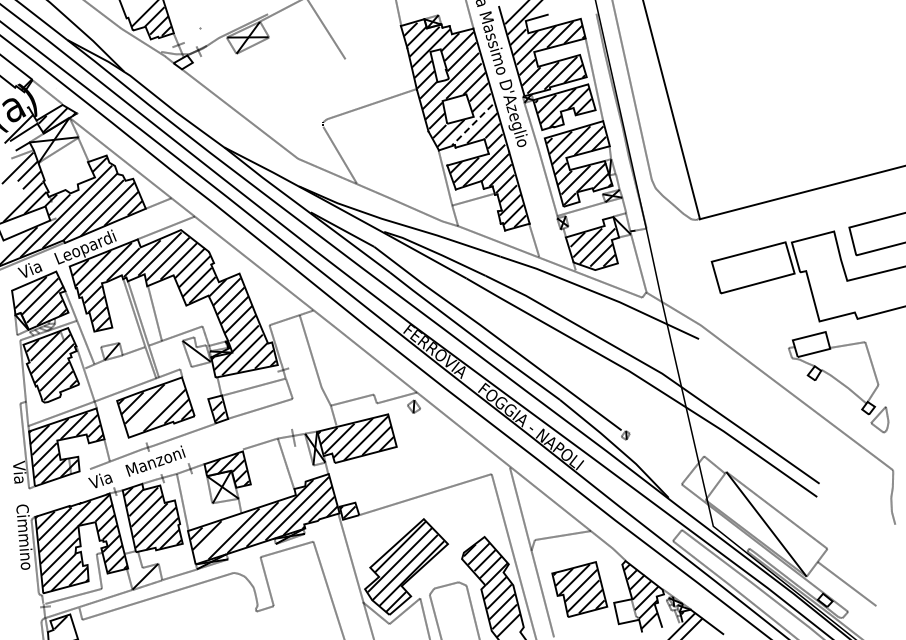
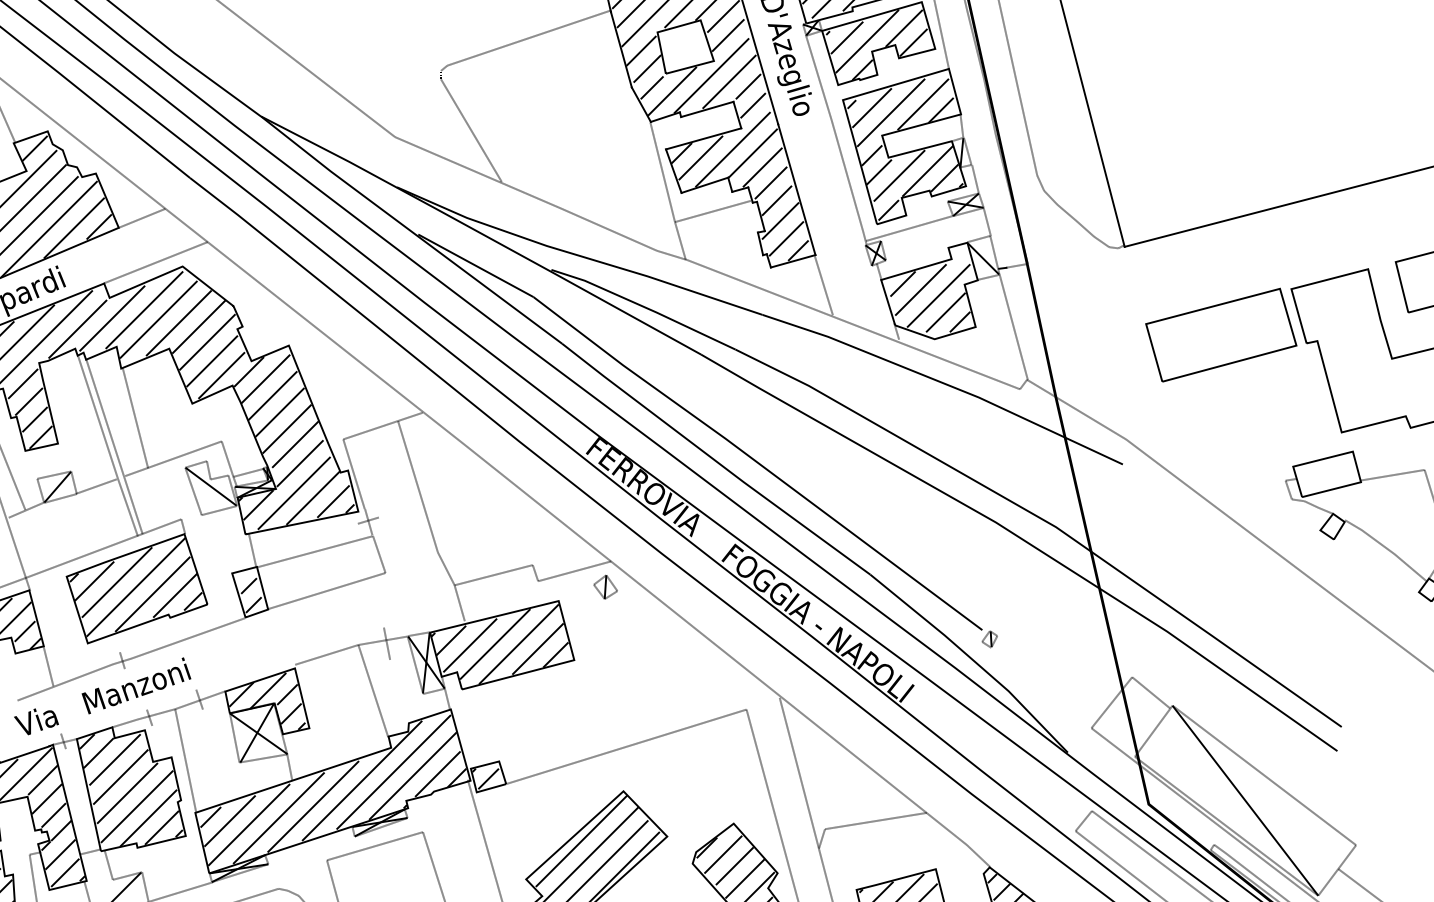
line: (472, 125) -> (711, 76), dashed -> solid
line: (155, 406) -> (136, 586), added
line: (217, 537) -> (248, 824), added

